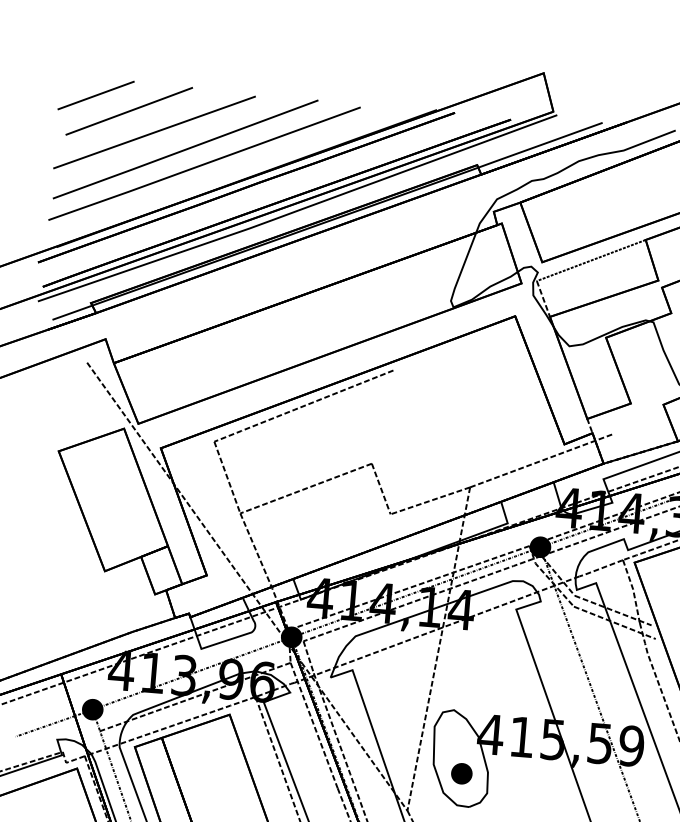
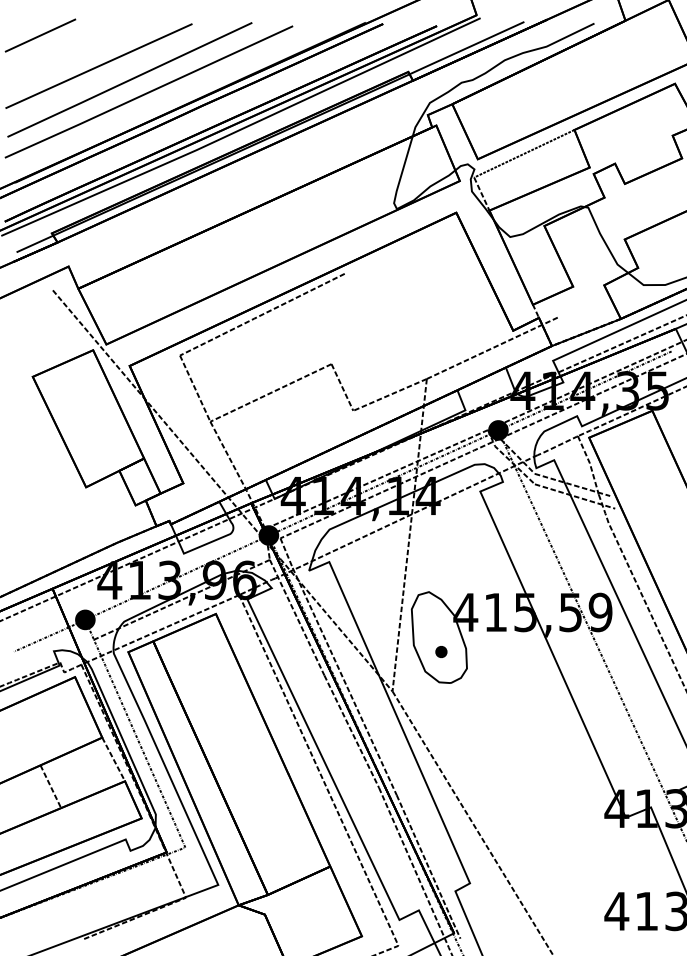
line: (129, 110) -> (73, 47), removed
part: (462, 773) -> (441, 651), size x0.6

